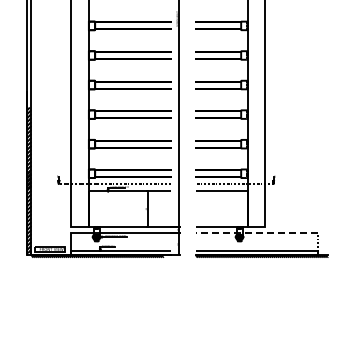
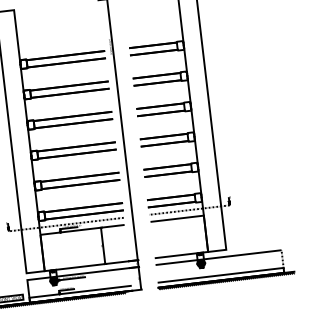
line: (256, 233) -> (218, 257), dashed -> solid

